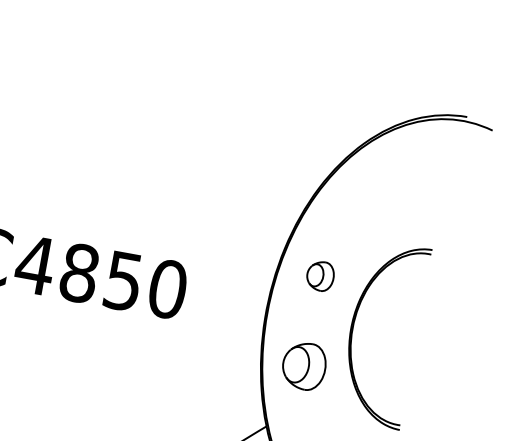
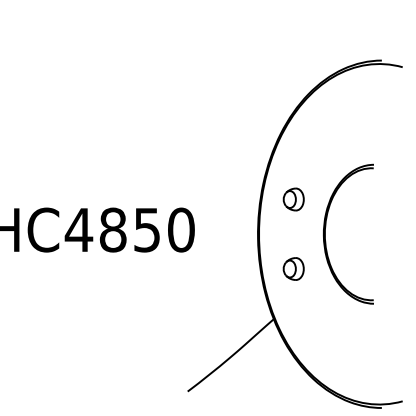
part: (303, 365) -> (293, 268), size x0.62

